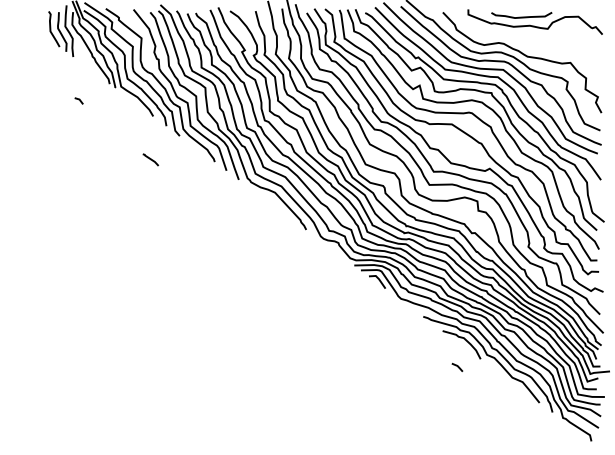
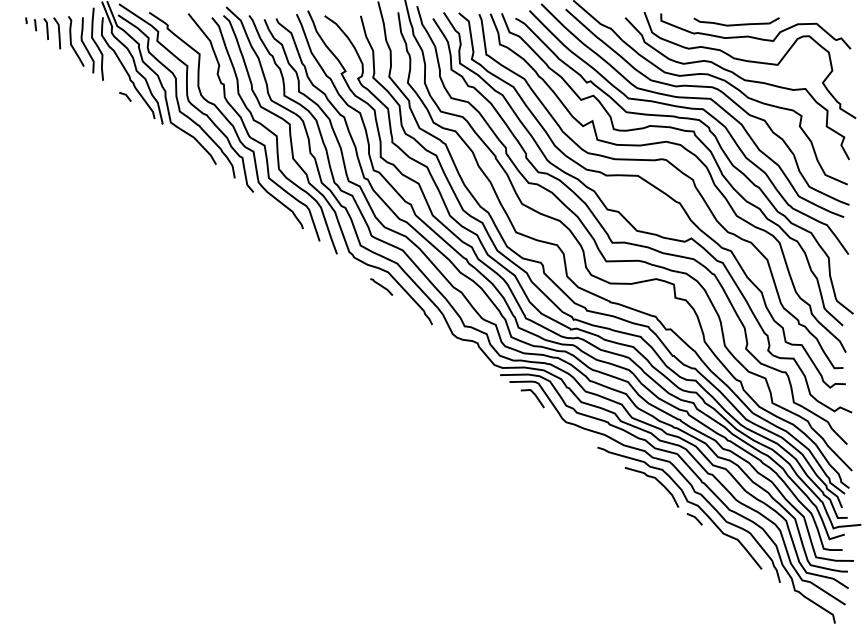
part: (31, 23) -> (43, 33), added
curve: (530, 44) -> (749, 62), added
line: (79, 100) -> (125, 95), moved
line: (150, 159) -> (381, 286), moved
line: (457, 366) -> (694, 518), moved

